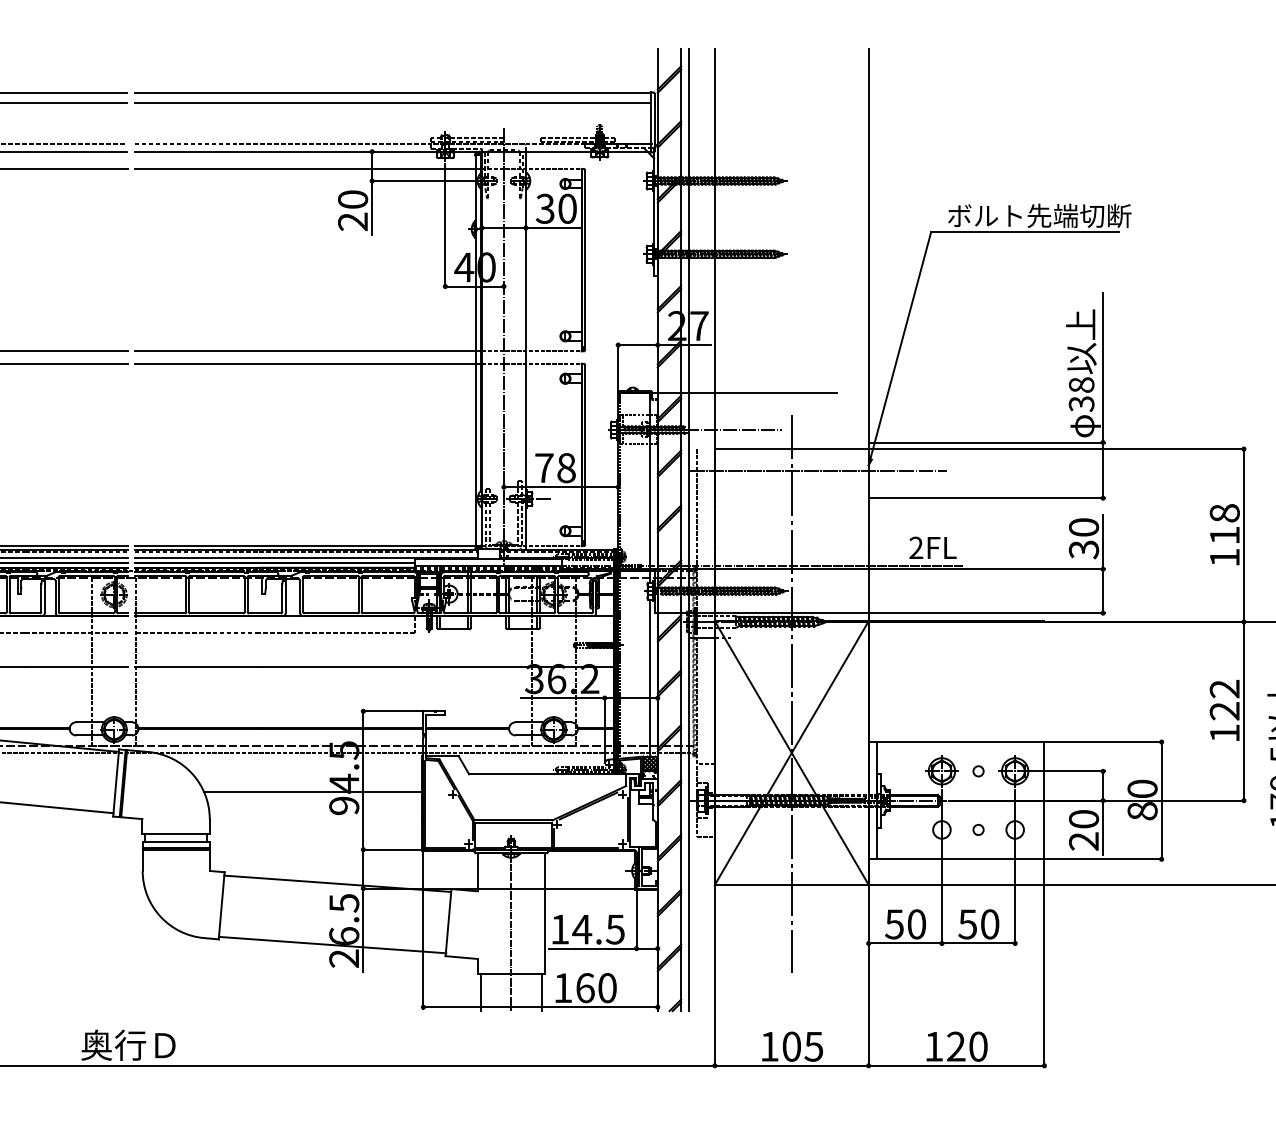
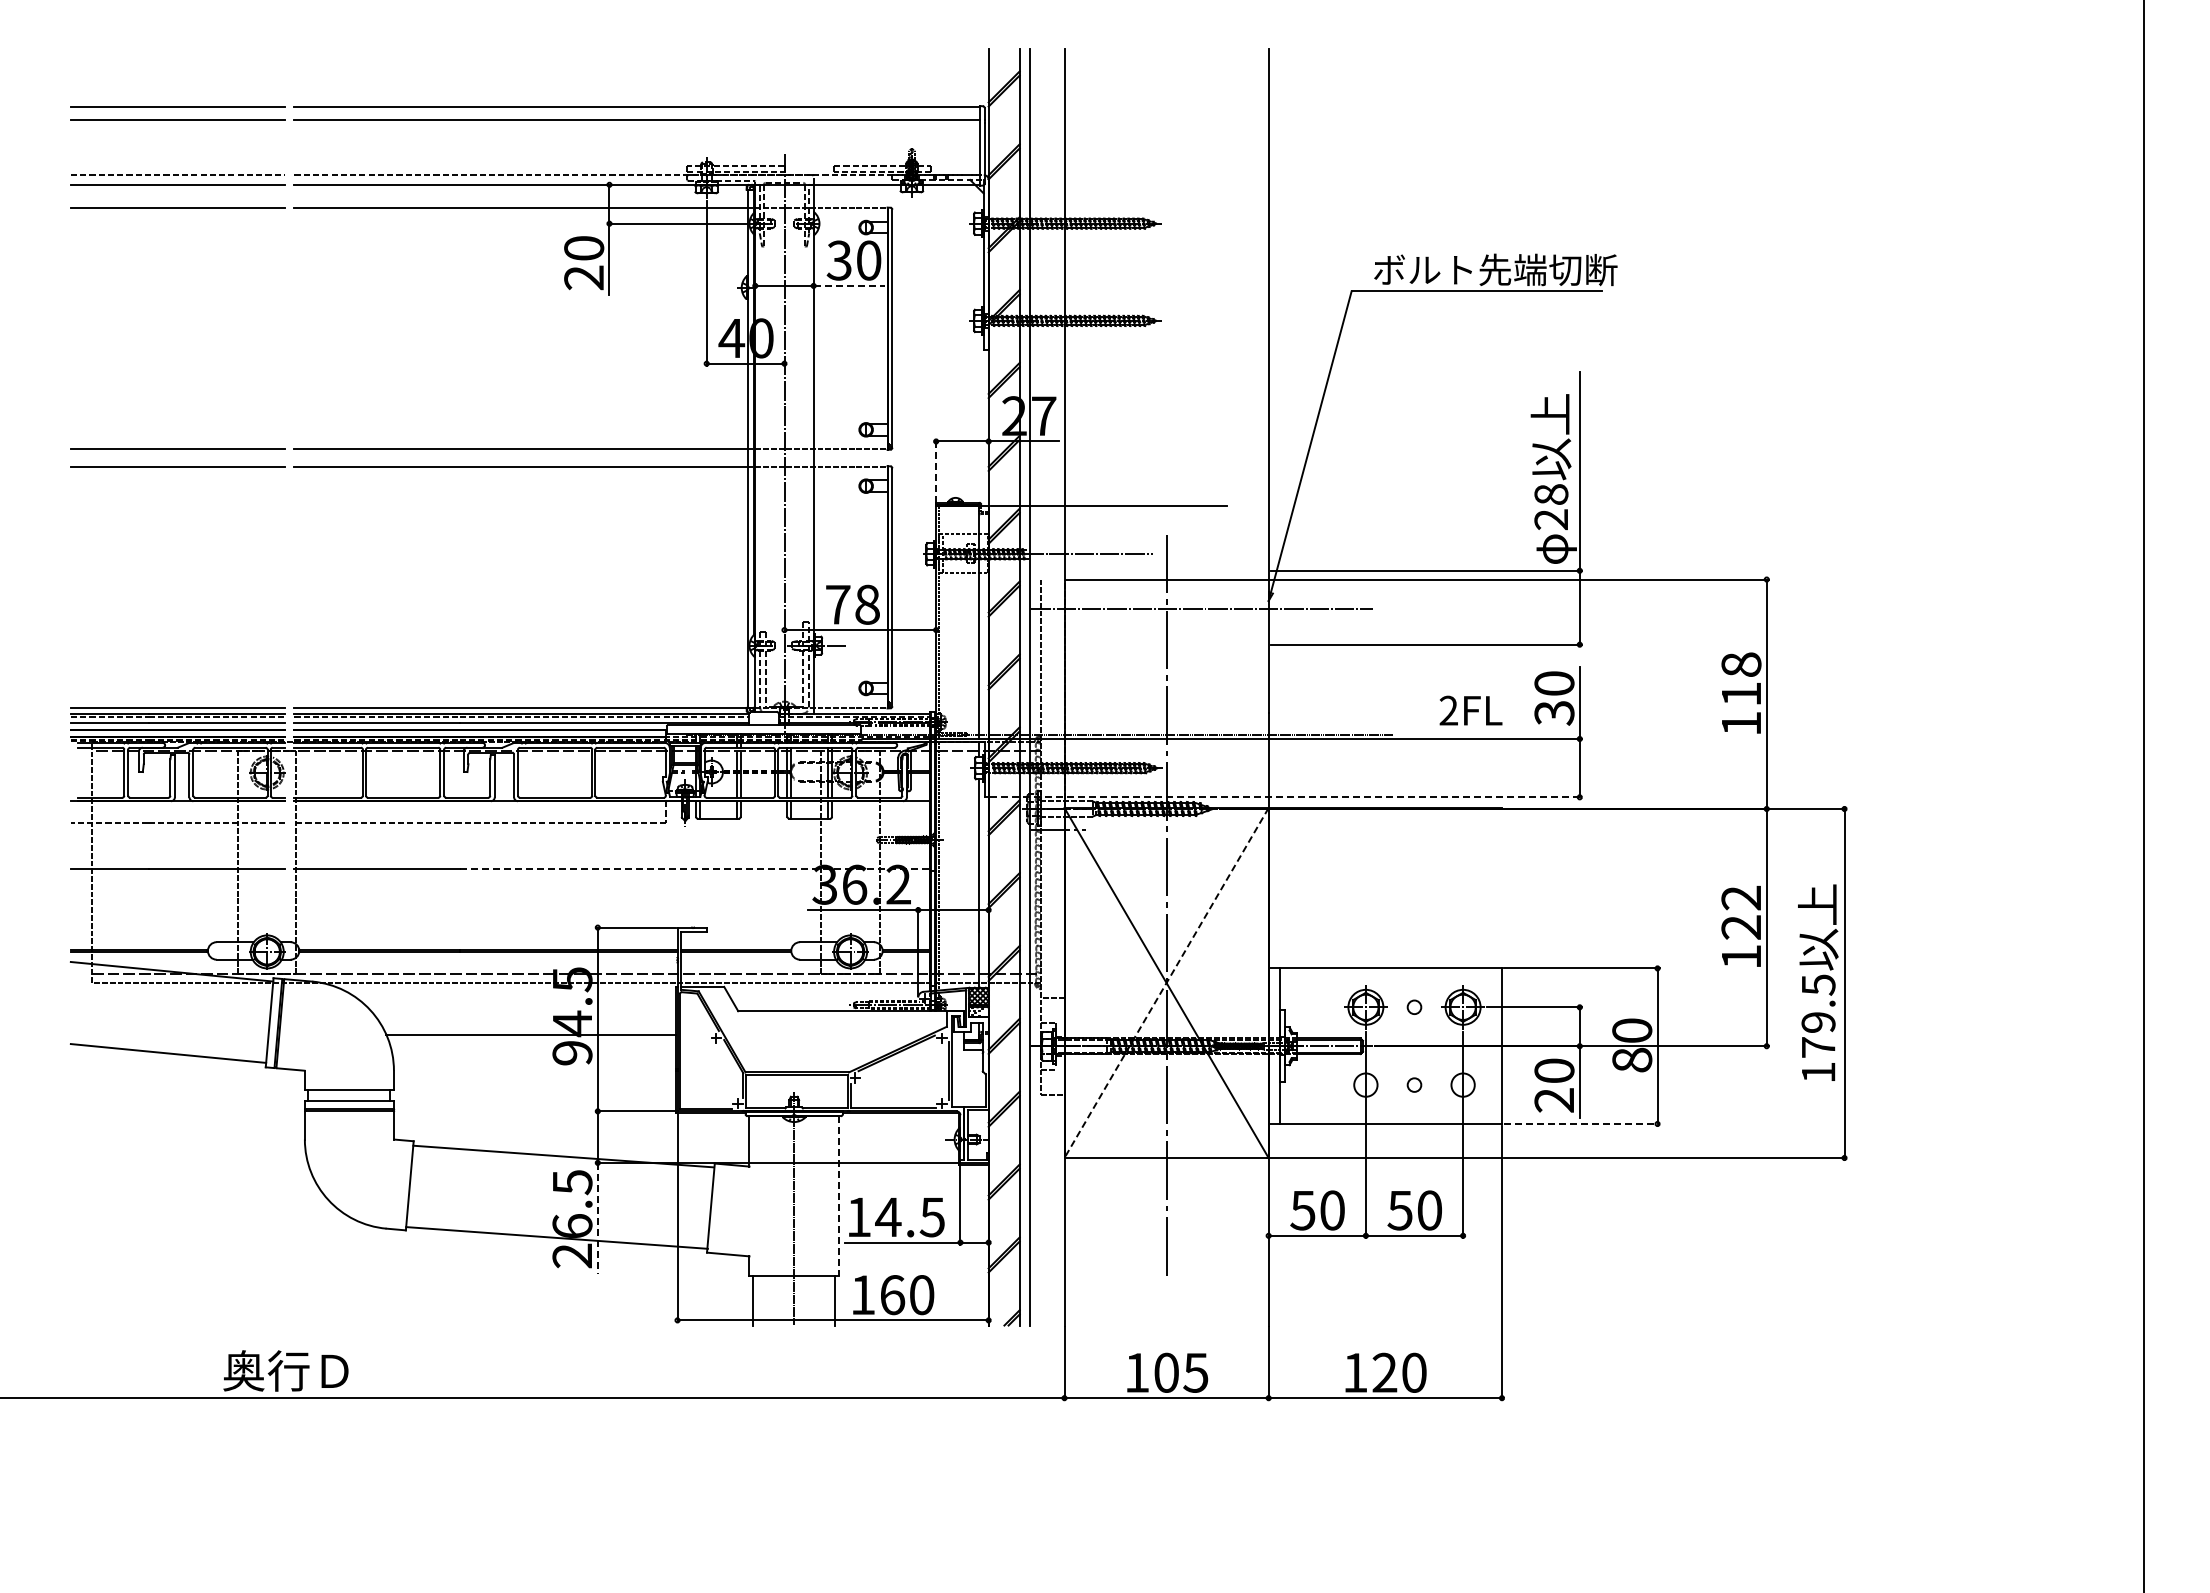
line: (552, 227) -> (849, 285), solid -> dashed
line: (618, 367) -> (936, 471), solid -> dashed
text: (1081, 403) -> (1551, 519), 38 -> 28
text: (932, 547) -> (1470, 710), moved
line: (881, 613) -> (1285, 797), solid -> dashed
line: (436, 667) -> (695, 869), solid -> dashed
line: (791, 753) -> (1166, 983), solid -> dashed
line: (1104, 859) -> (1581, 1124), solid -> dashed
line: (544, 913) -> (838, 1195), solid -> dashed
line: (363, 930) -> (597, 1218), solid -> dashed

